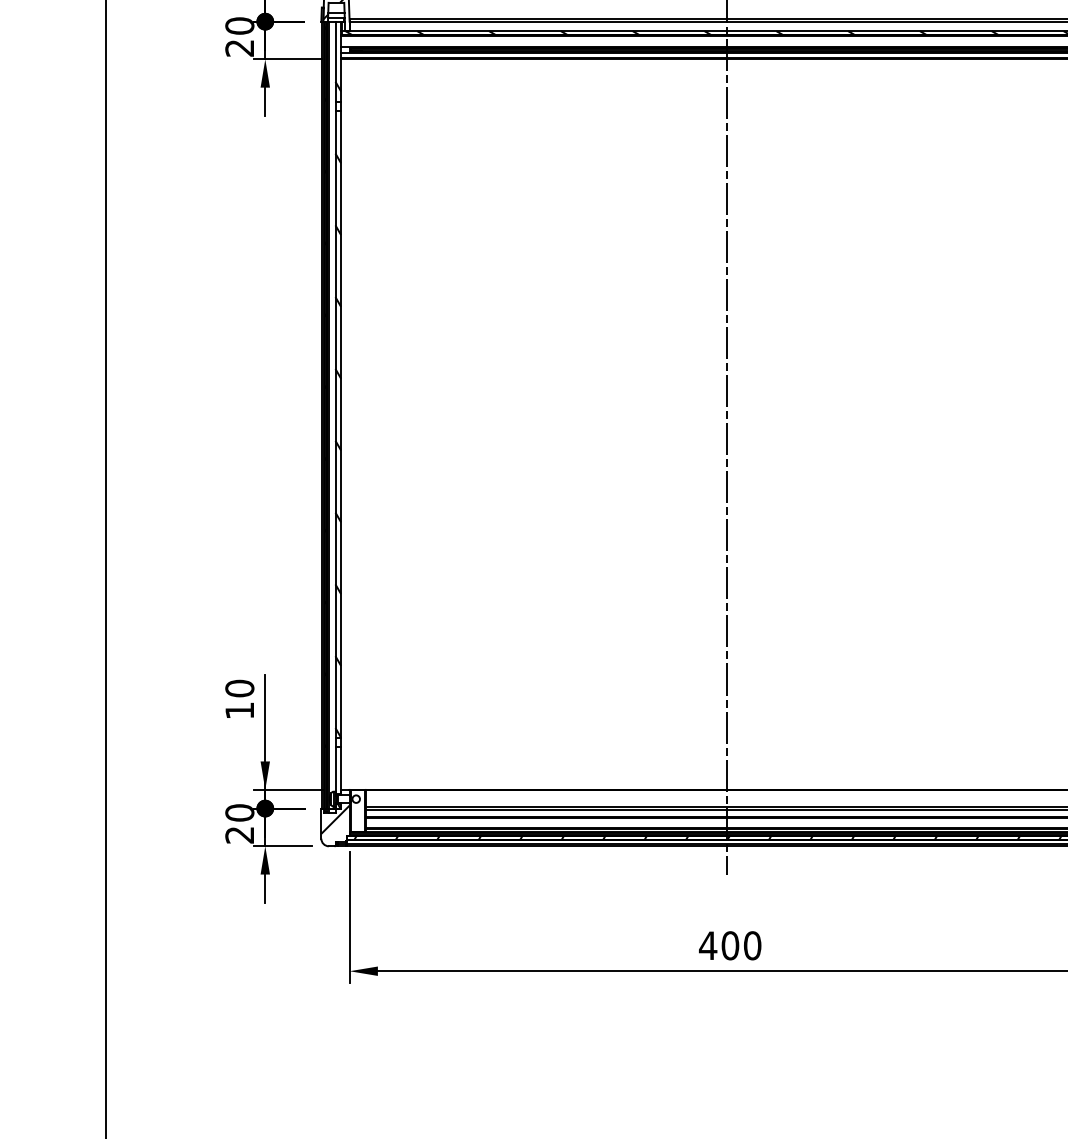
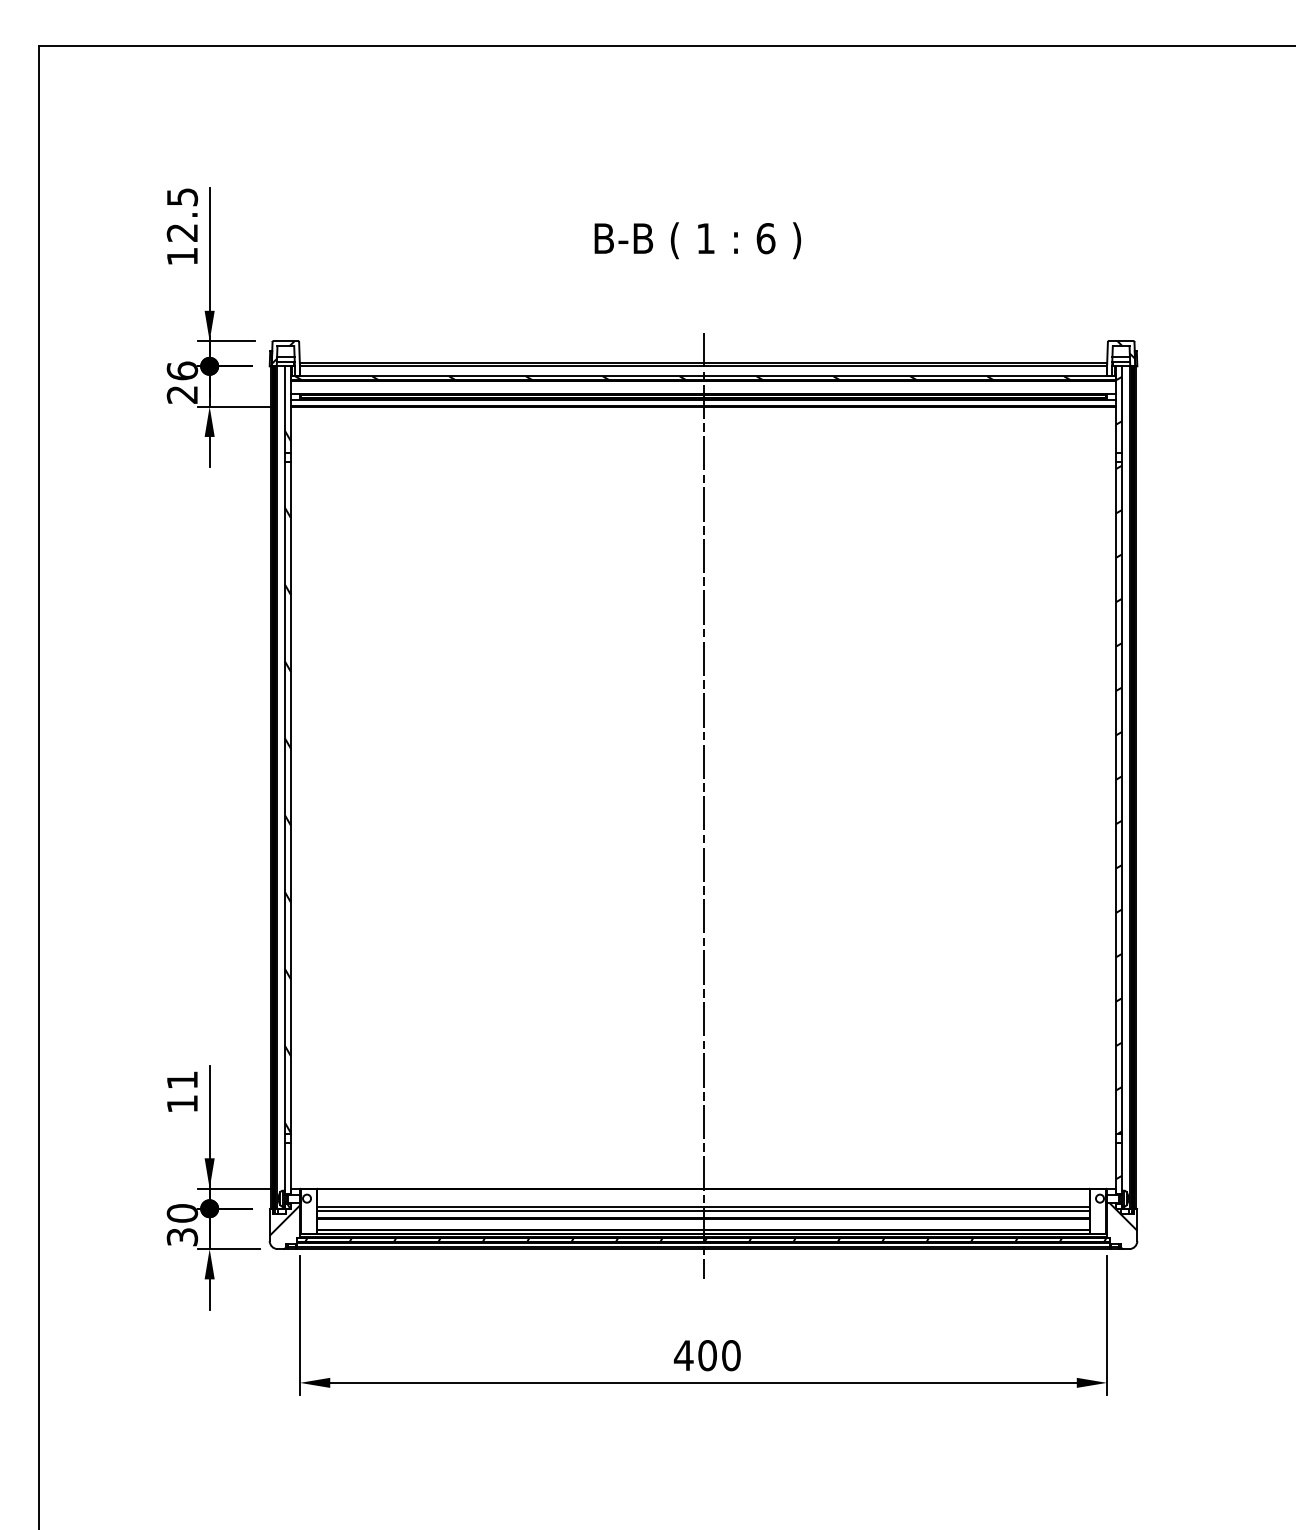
text: (238, 25) -> (181, 370), 20 -> 26
text: (239, 687) -> (182, 1079), 10 -> 11
text: (239, 835) -> (182, 1237), 20 -> 30

